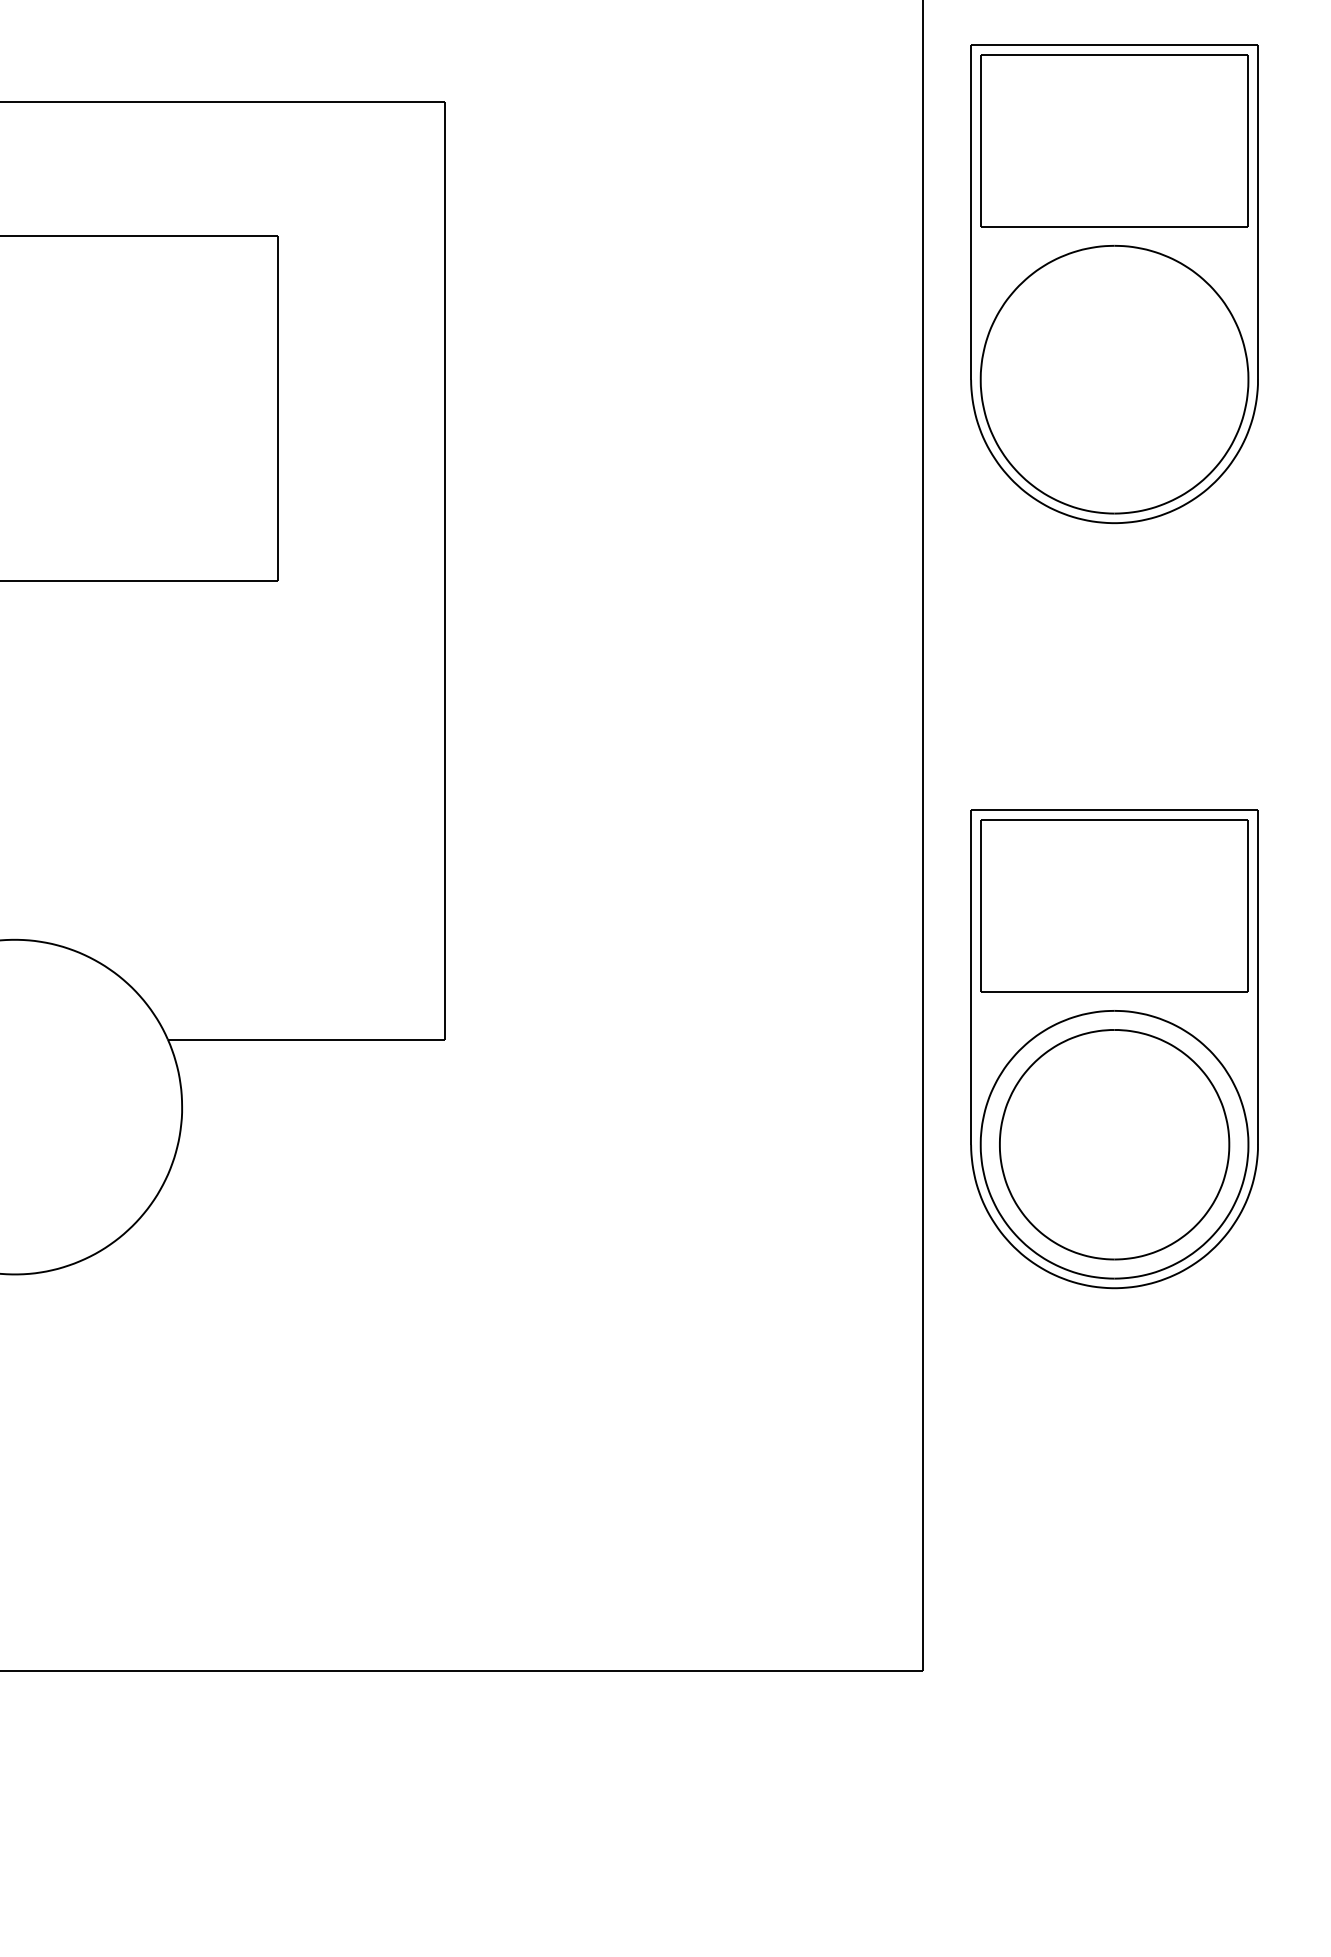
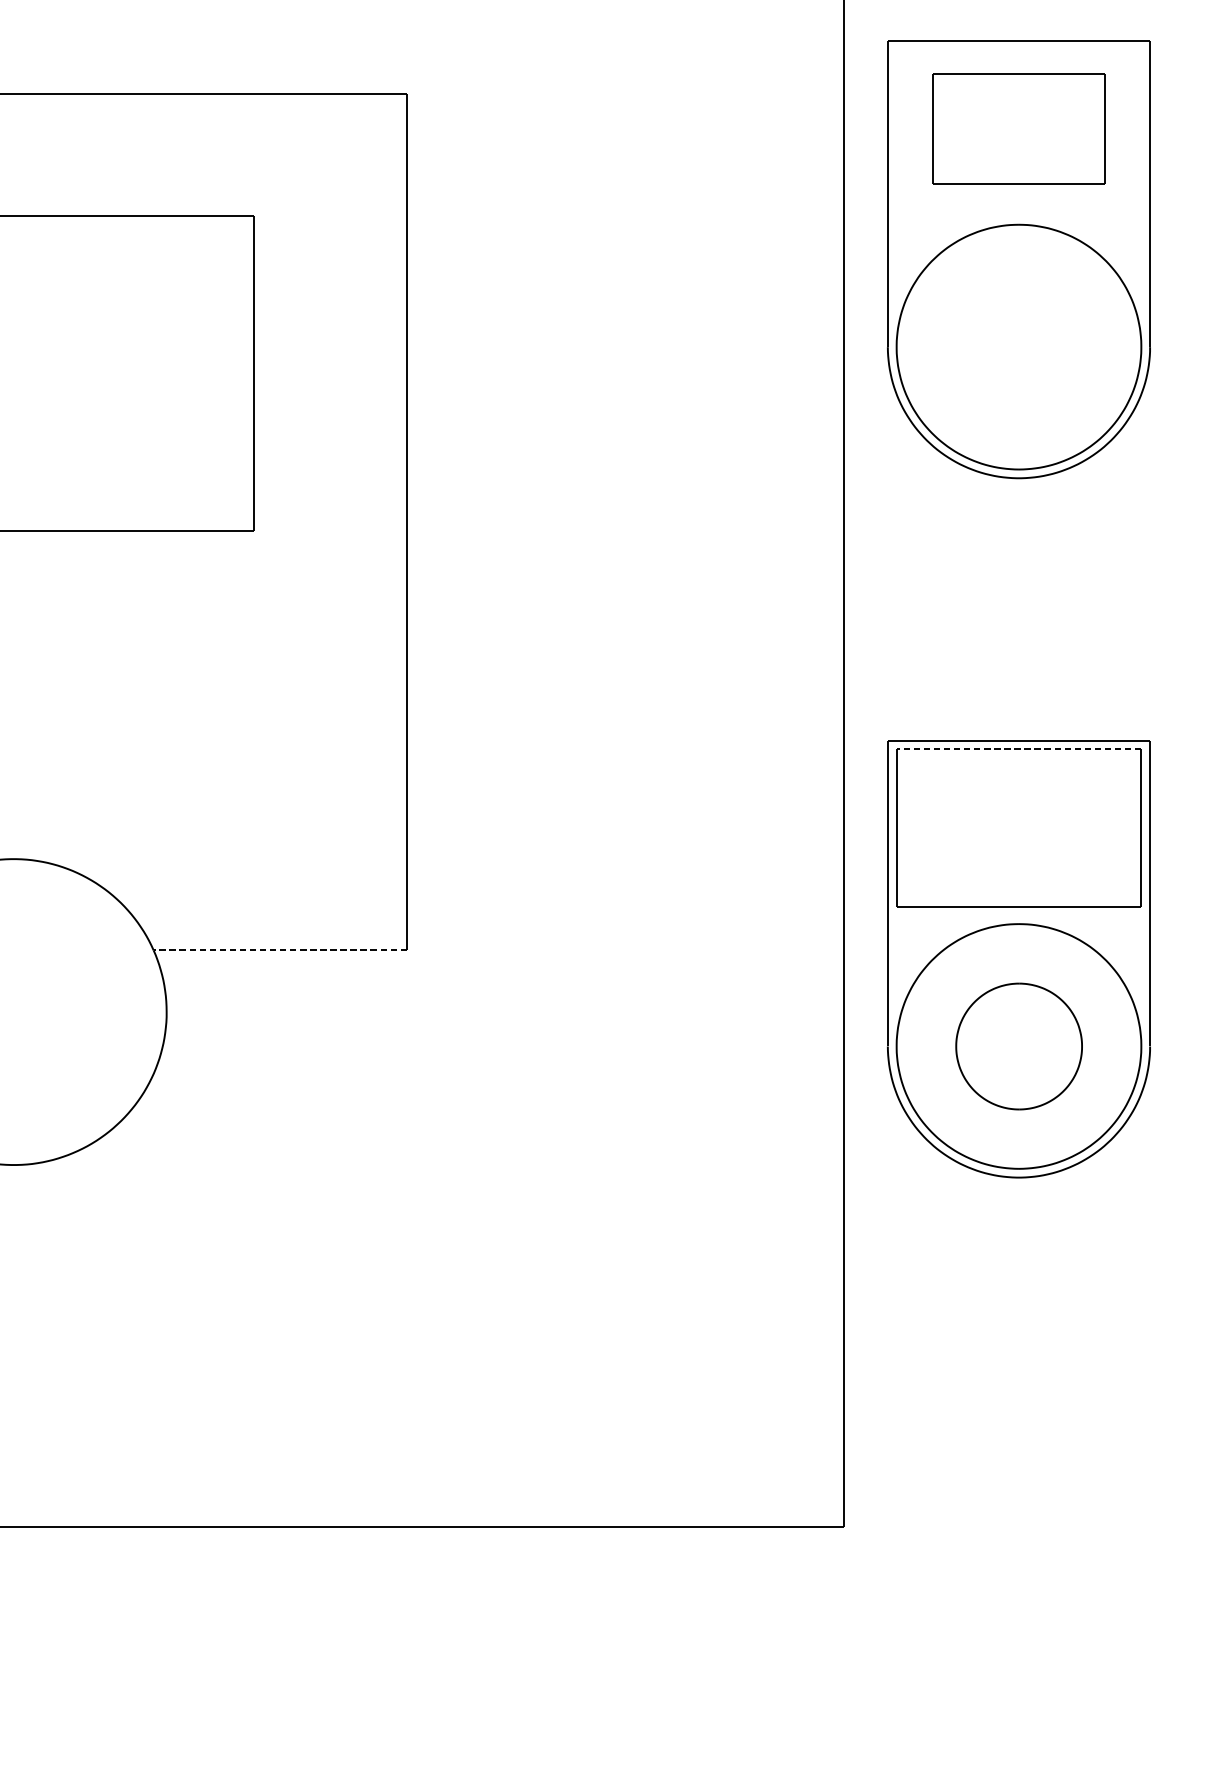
part: (1114, 140) -> (1018, 128), size x0.7
line: (1114, 819) -> (1018, 749), solid -> dashed
line: (306, 1039) -> (280, 950), solid -> dashed
part: (1114, 1144) -> (1018, 1046), size x0.6

